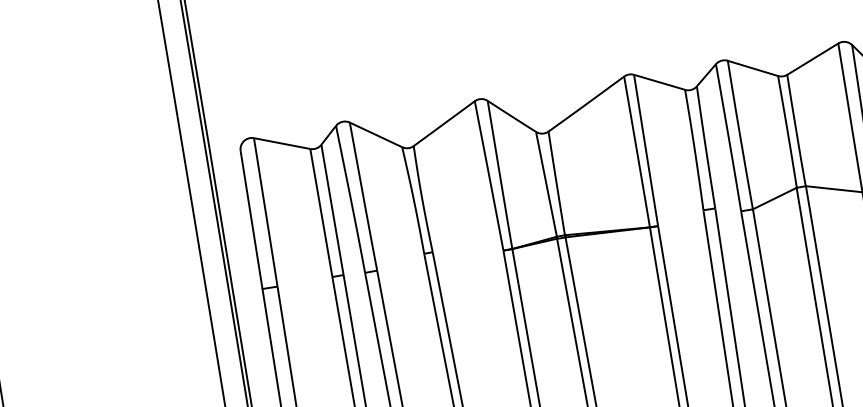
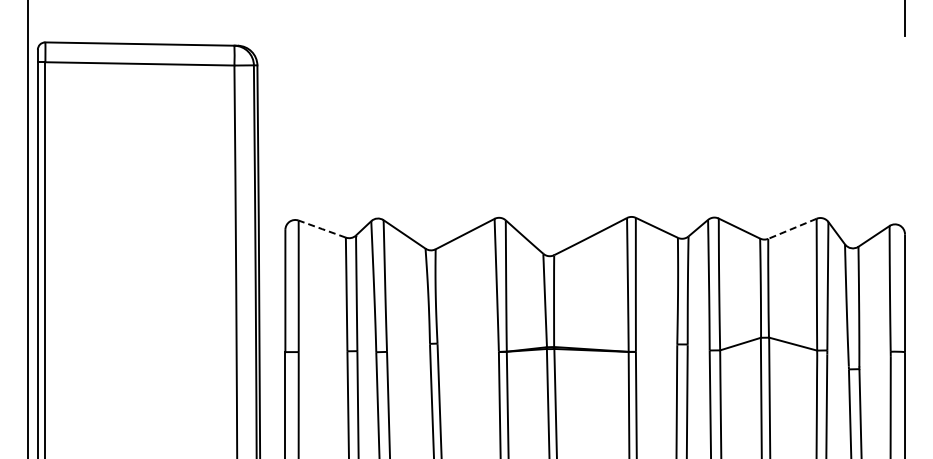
line: (812, 59) -> (792, 229), solid -> dashed
line: (282, 143) -> (322, 229), solid -> dashed

